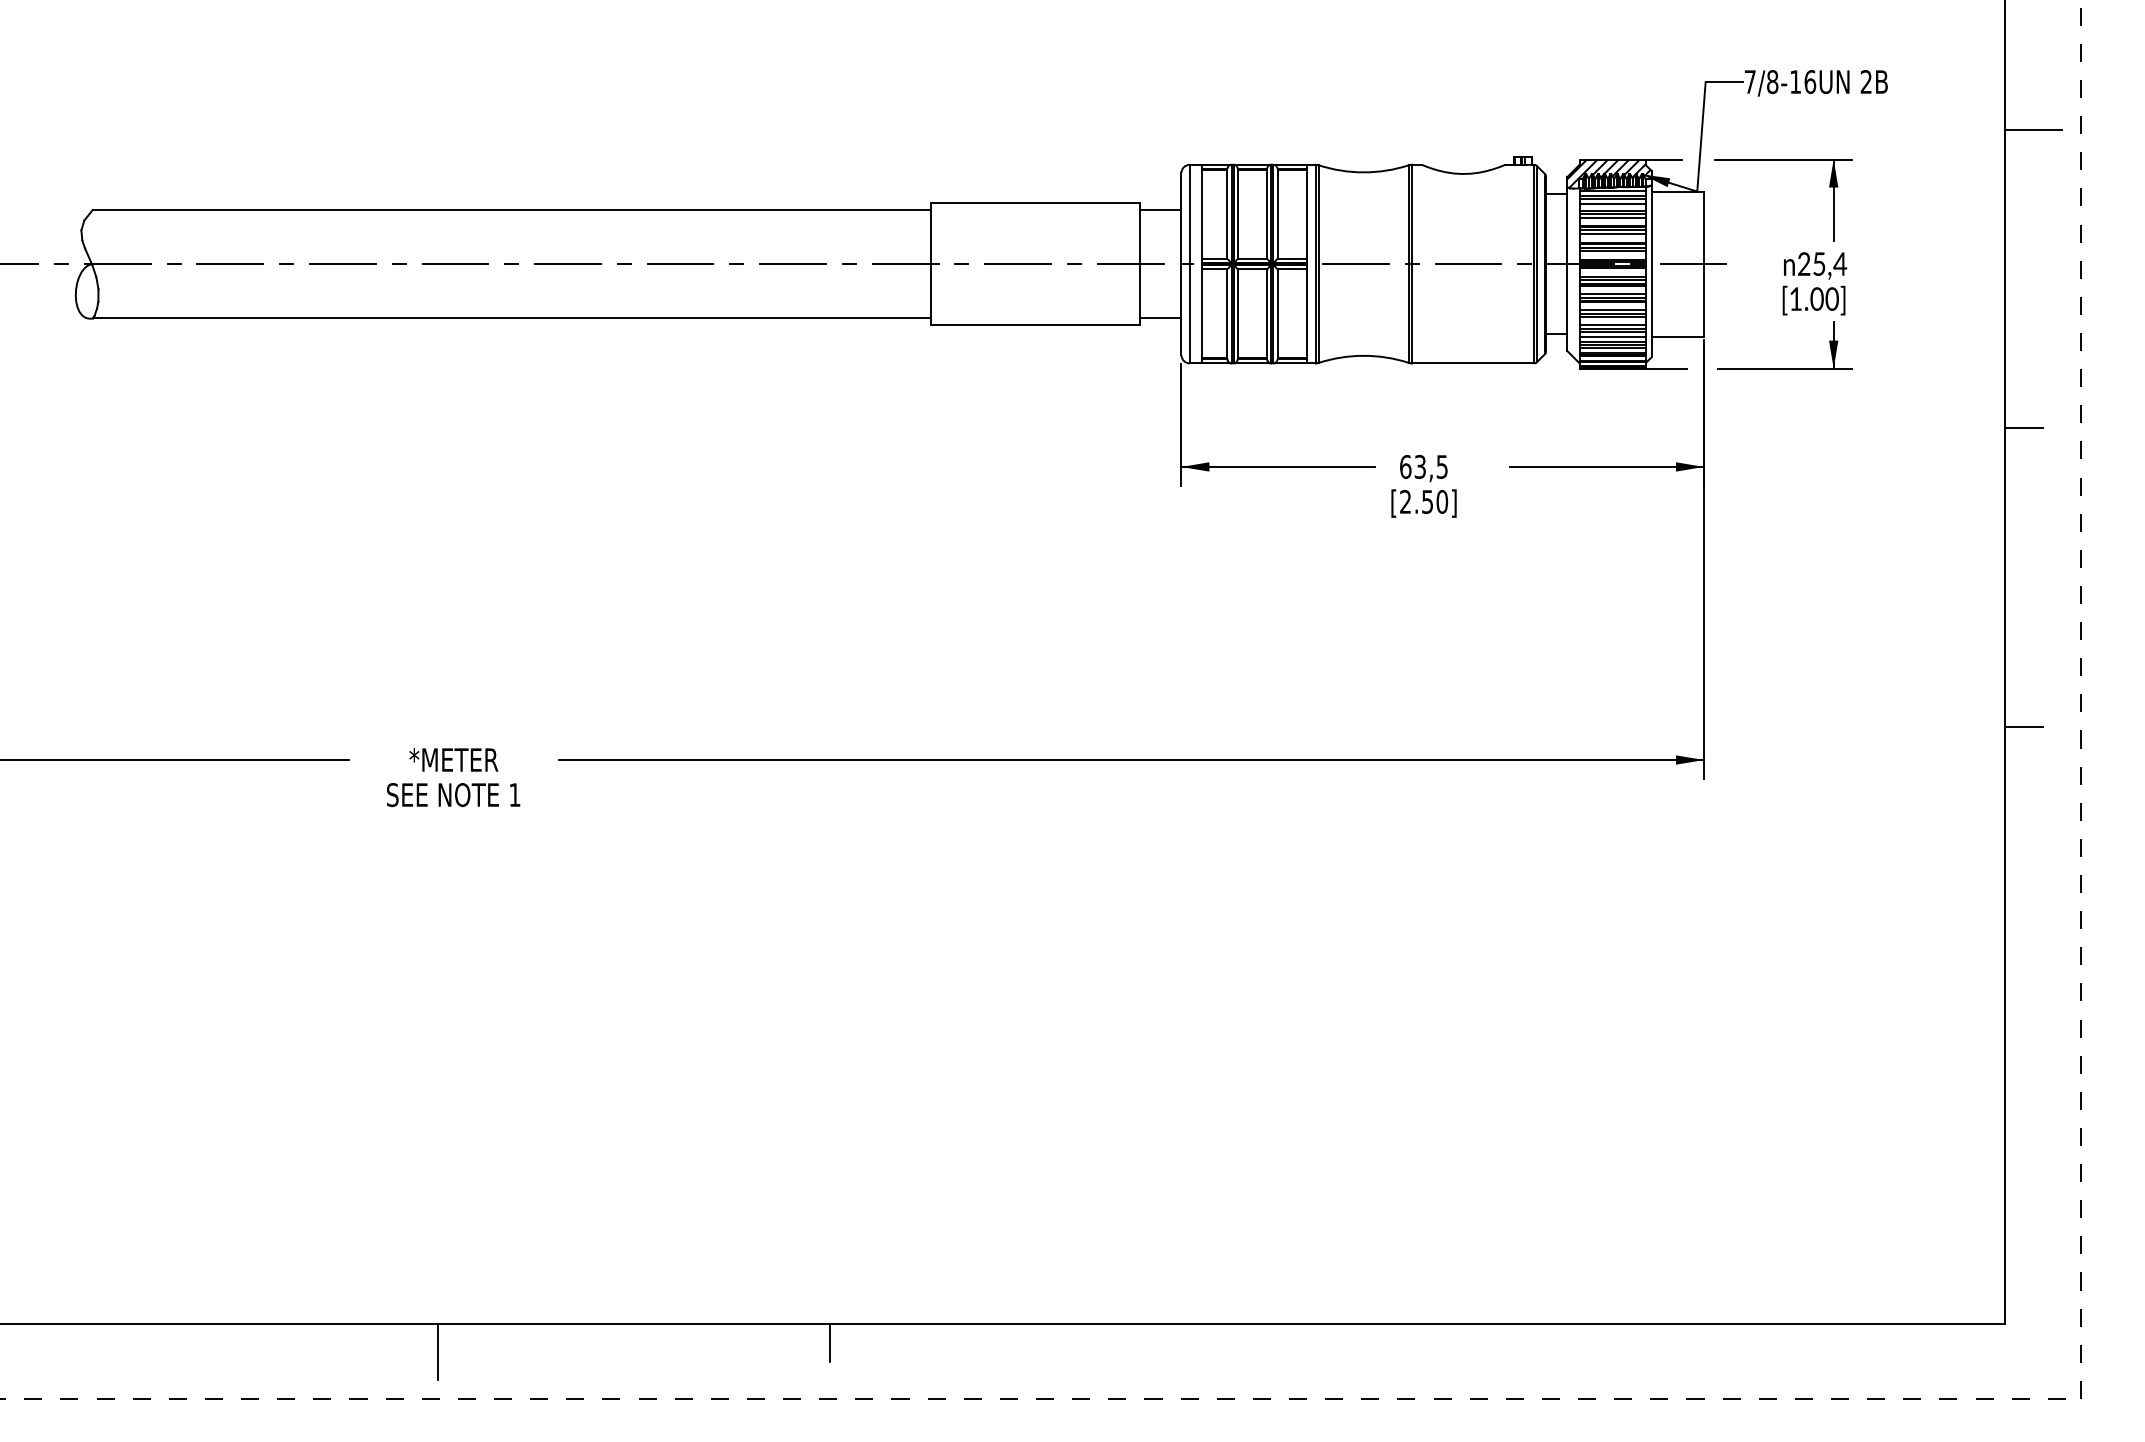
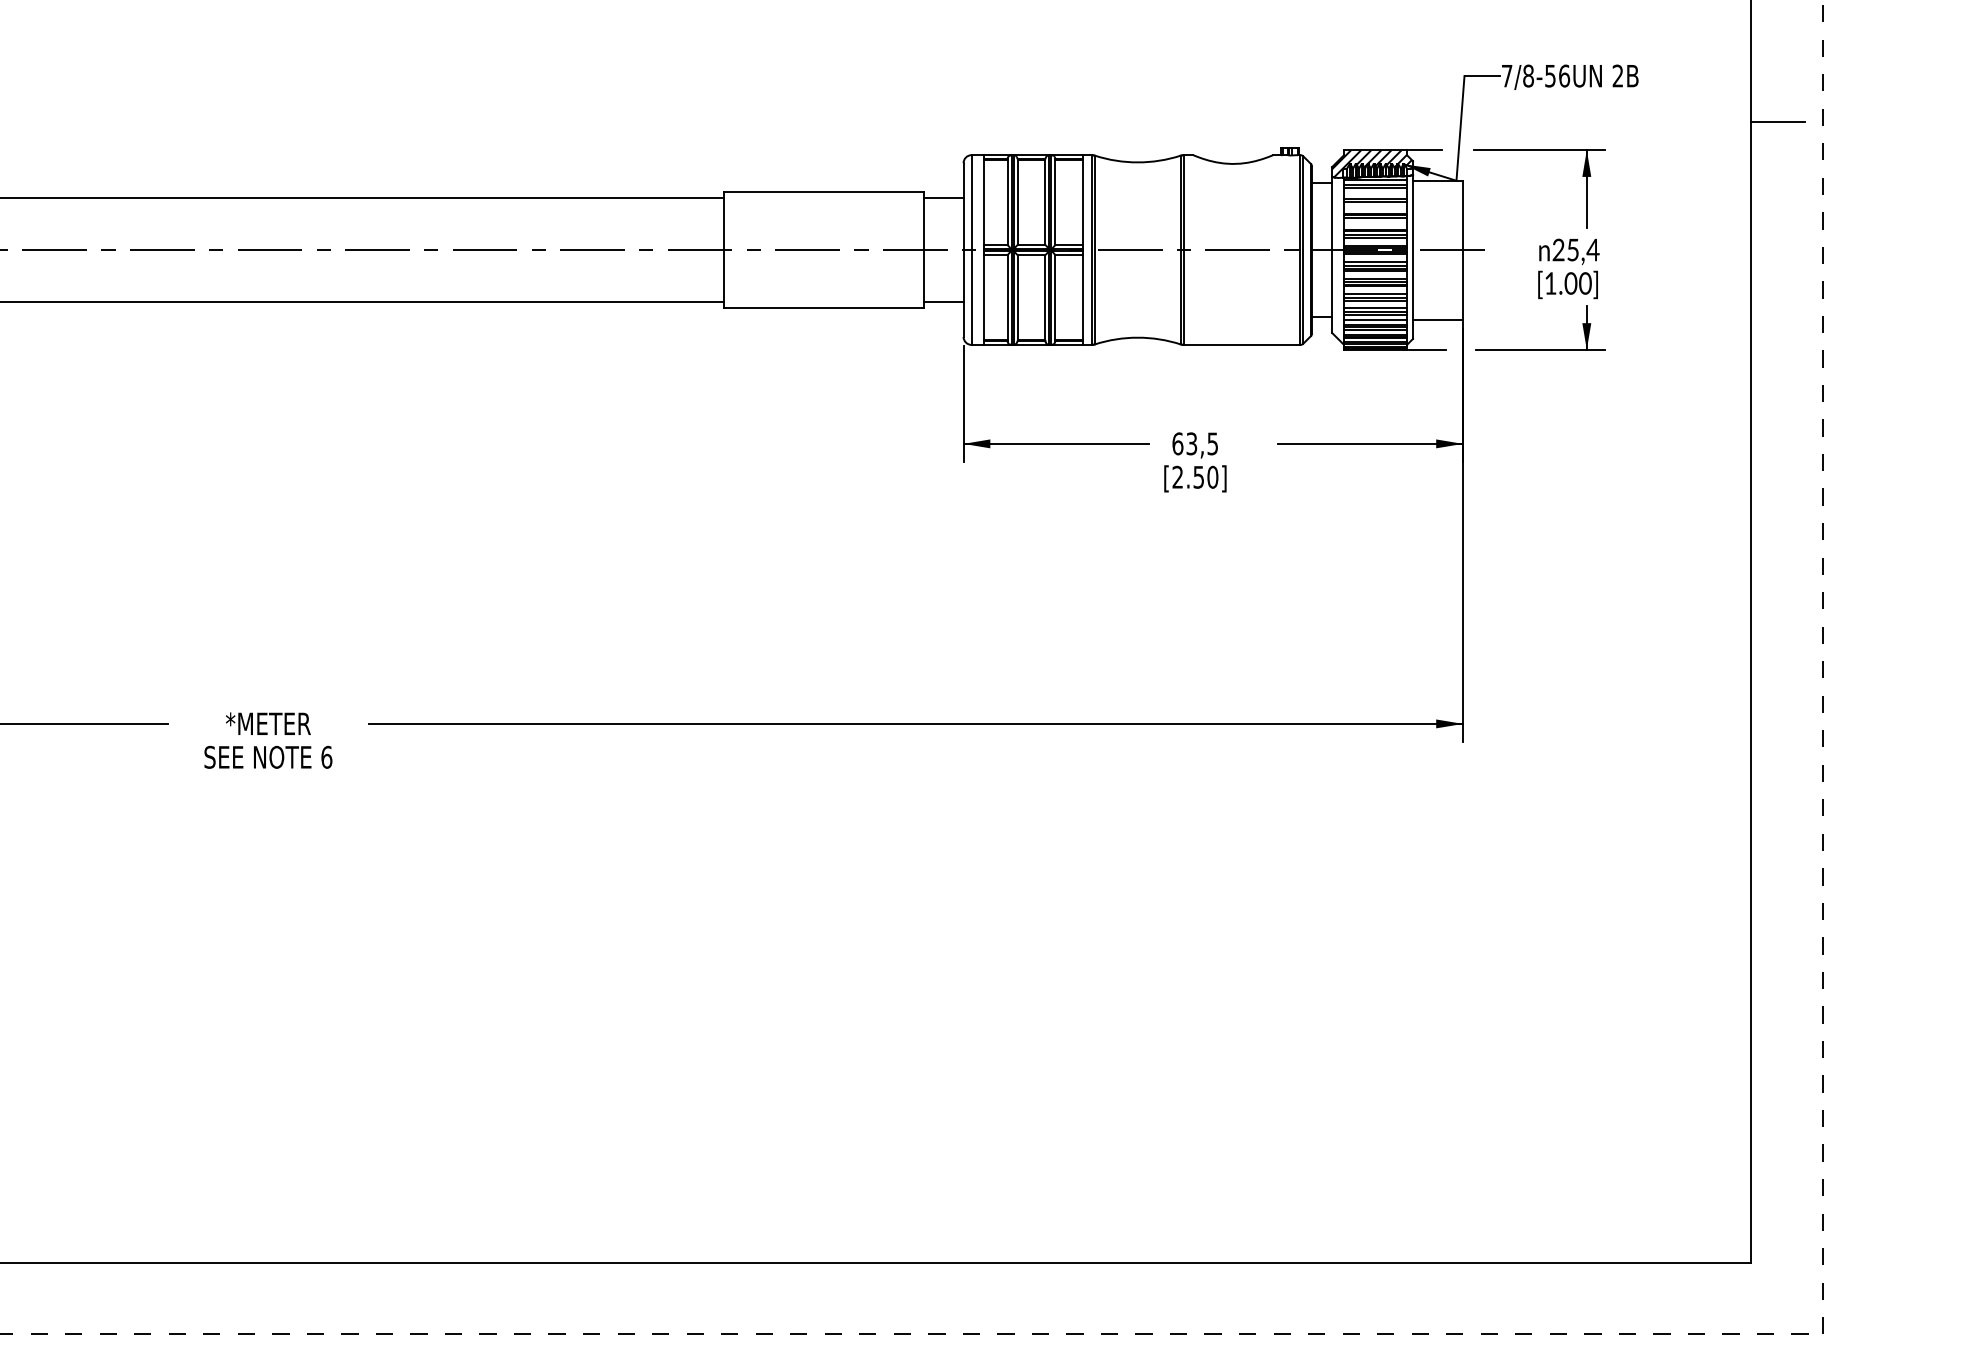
text: (1795, 82) -> (1550, 76), 7/8-16UN -> 7/8-56UN
line: (1612, 203) -> (1375, 192), removed
line: (1612, 218) -> (1375, 206), removed
line: (1612, 234) -> (1375, 221), removed
line: (2024, 428) -> (1769, 407), removed
line: (2024, 727) -> (1769, 692), removed
text: (514, 795) -> (326, 757), 1 -> 6
line: (830, 1342) -> (628, 1280), removed
line: (438, 1352) -> (253, 1290), removed

